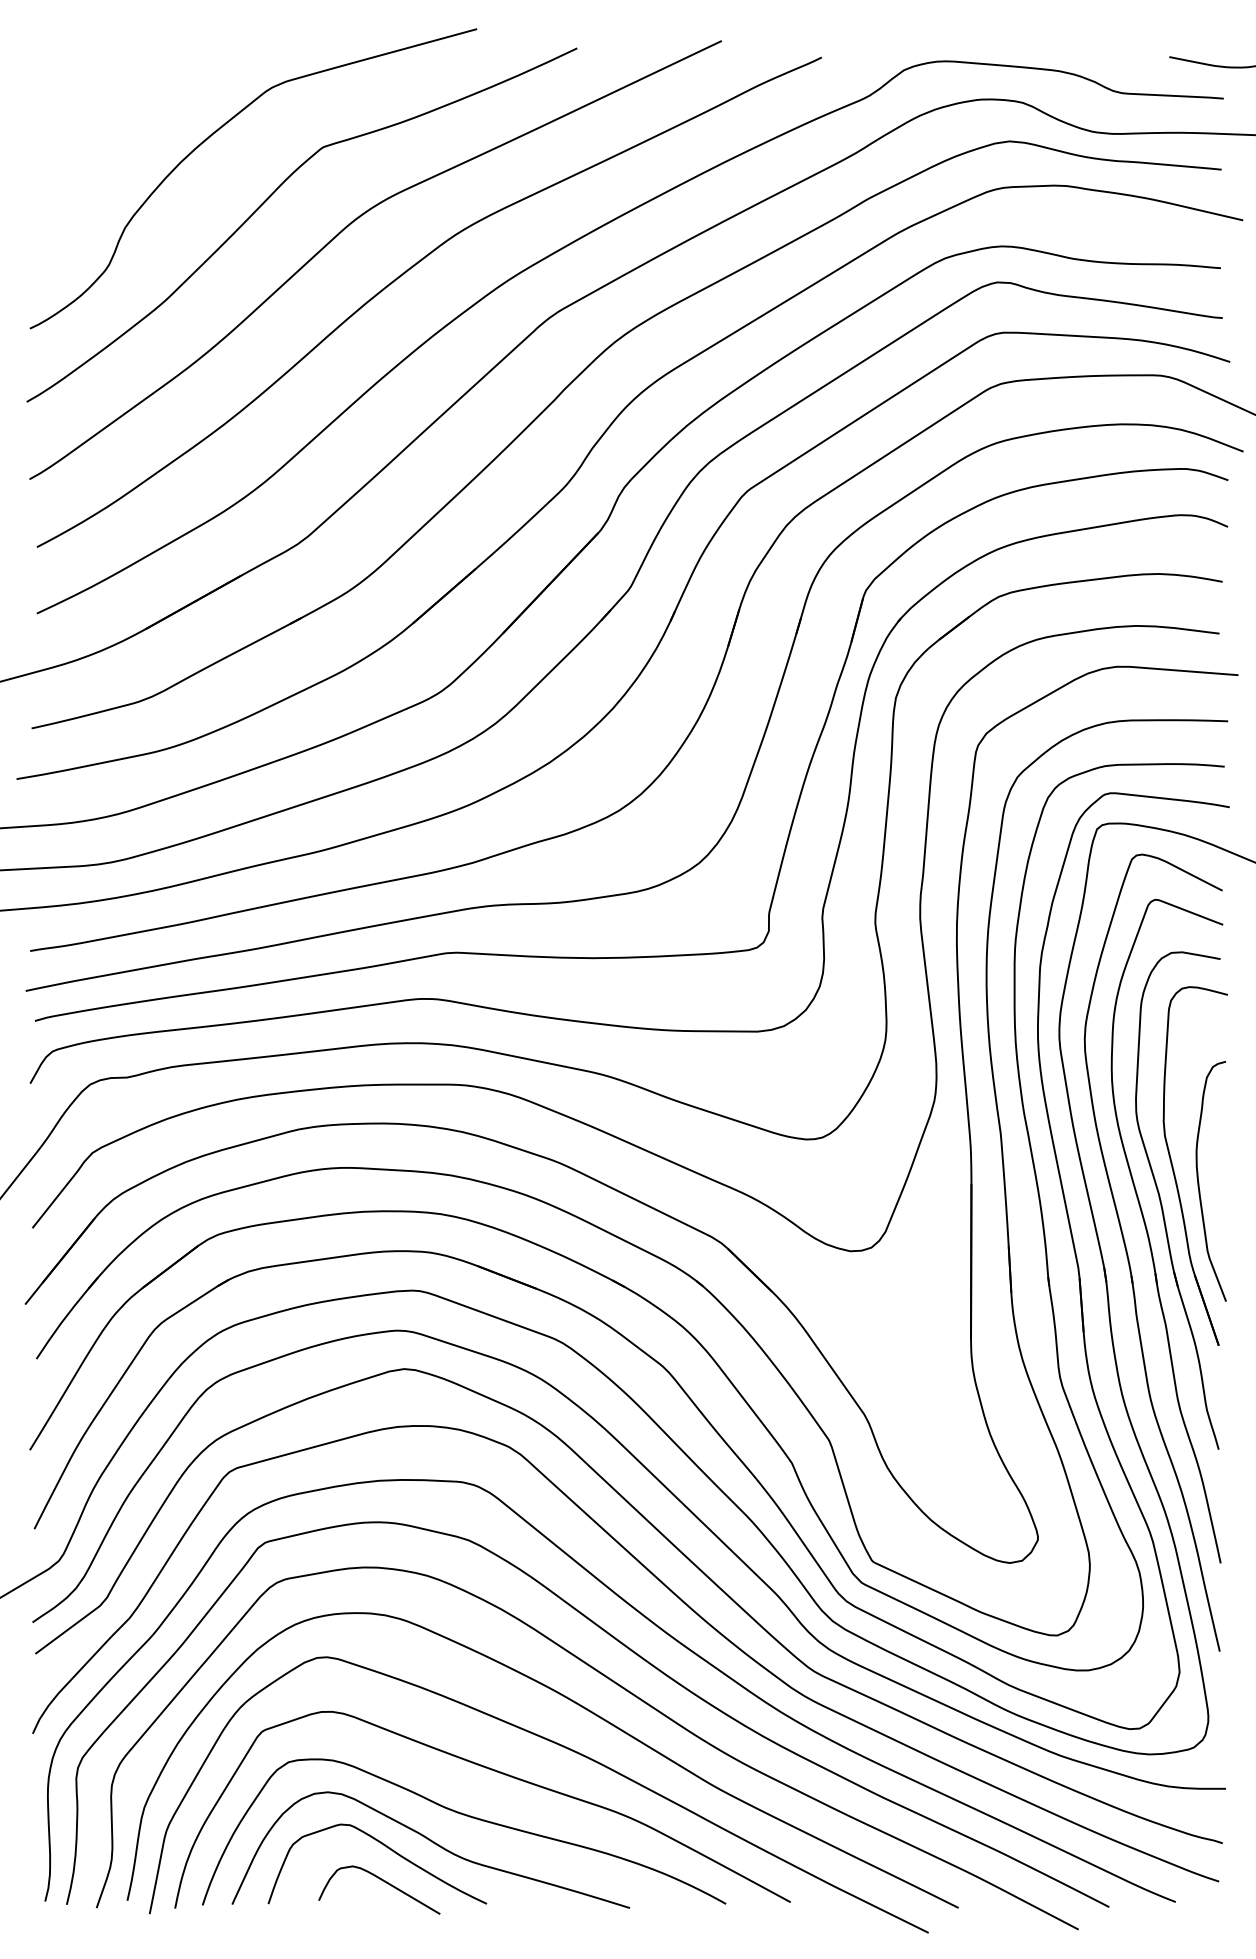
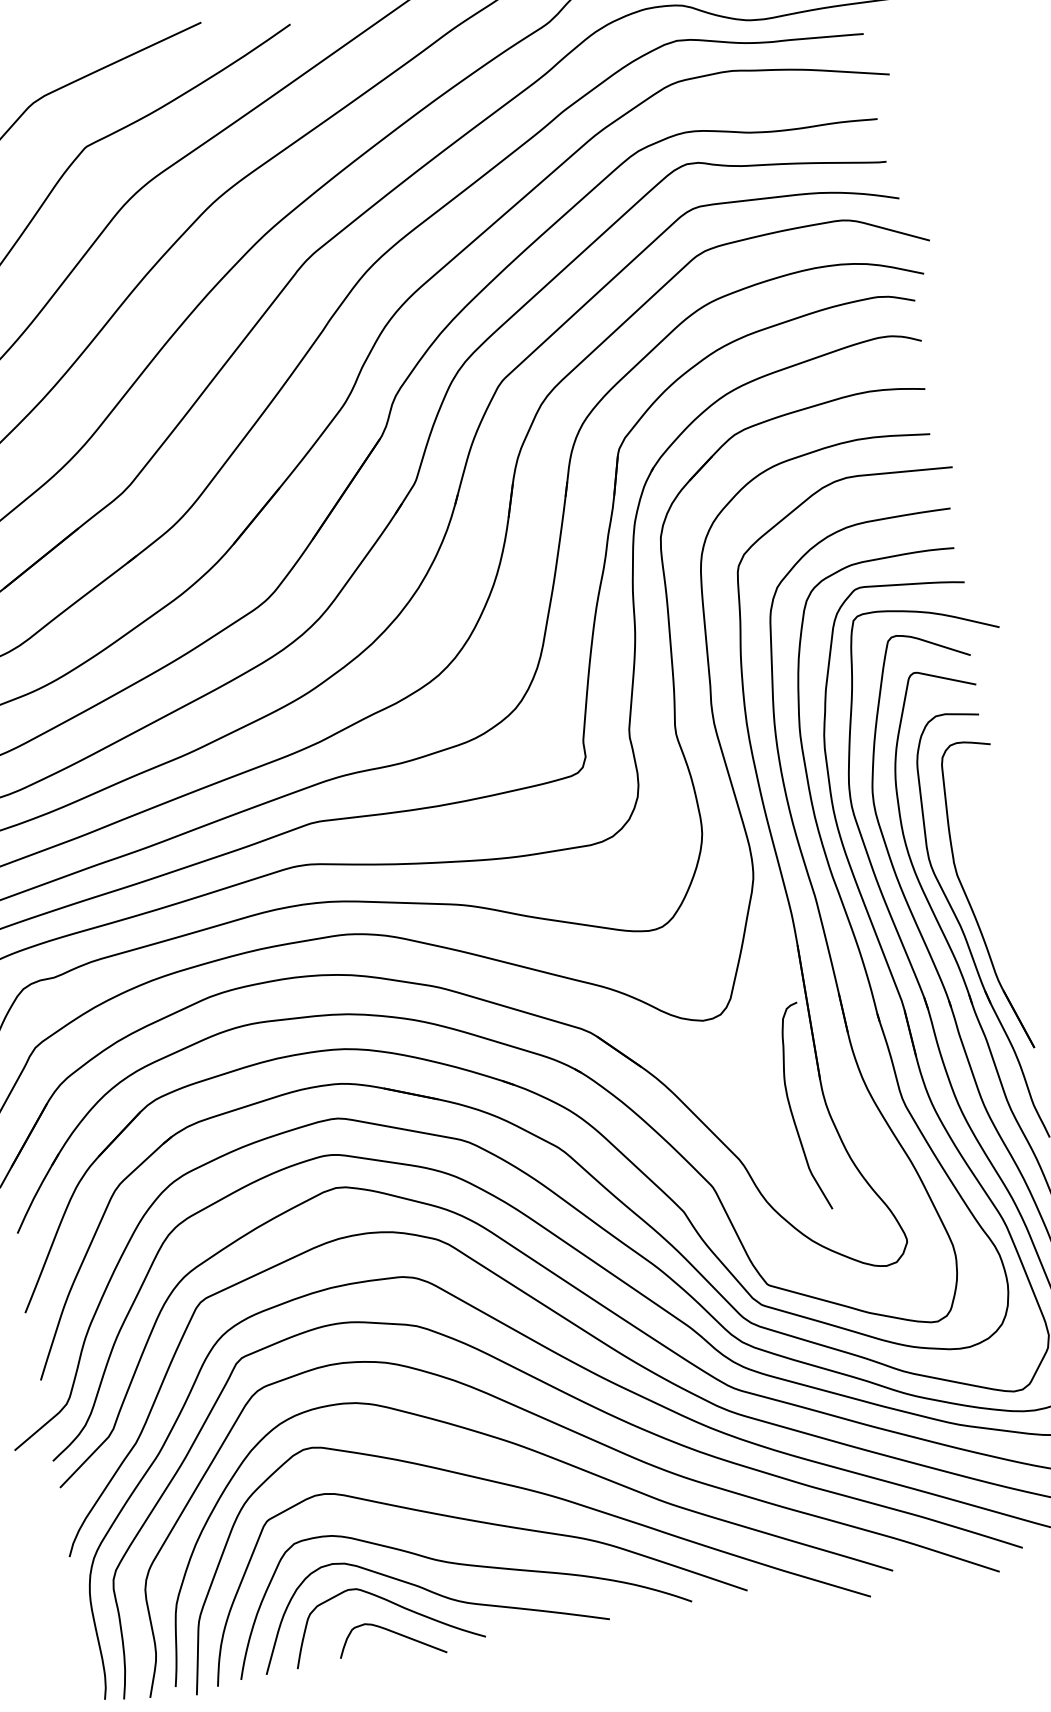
curve: (1199, 1182) -> (792, 1110), moved

